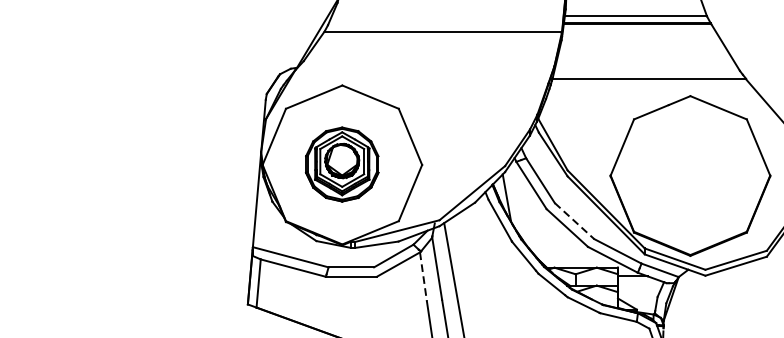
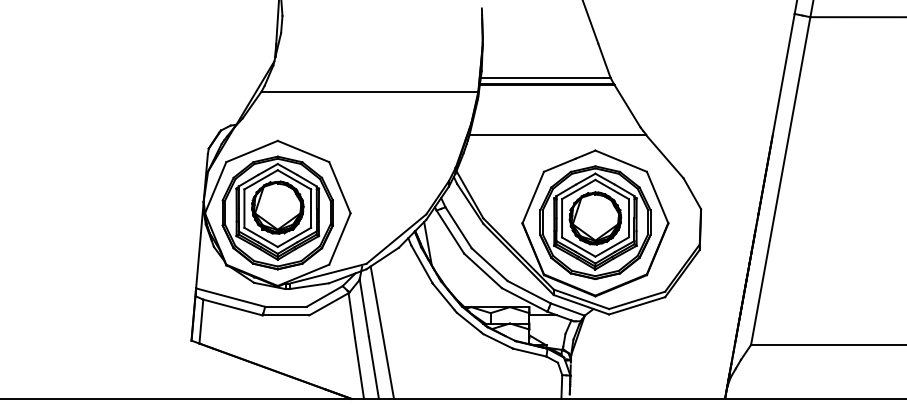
part: (342, 163) -> (277, 212), size x1.67
part: (690, 174) -> (595, 222), added
line: (575, 220) -> (490, 264), dashed -> solid
line: (423, 276) -> (351, 315), dashed -> solid

